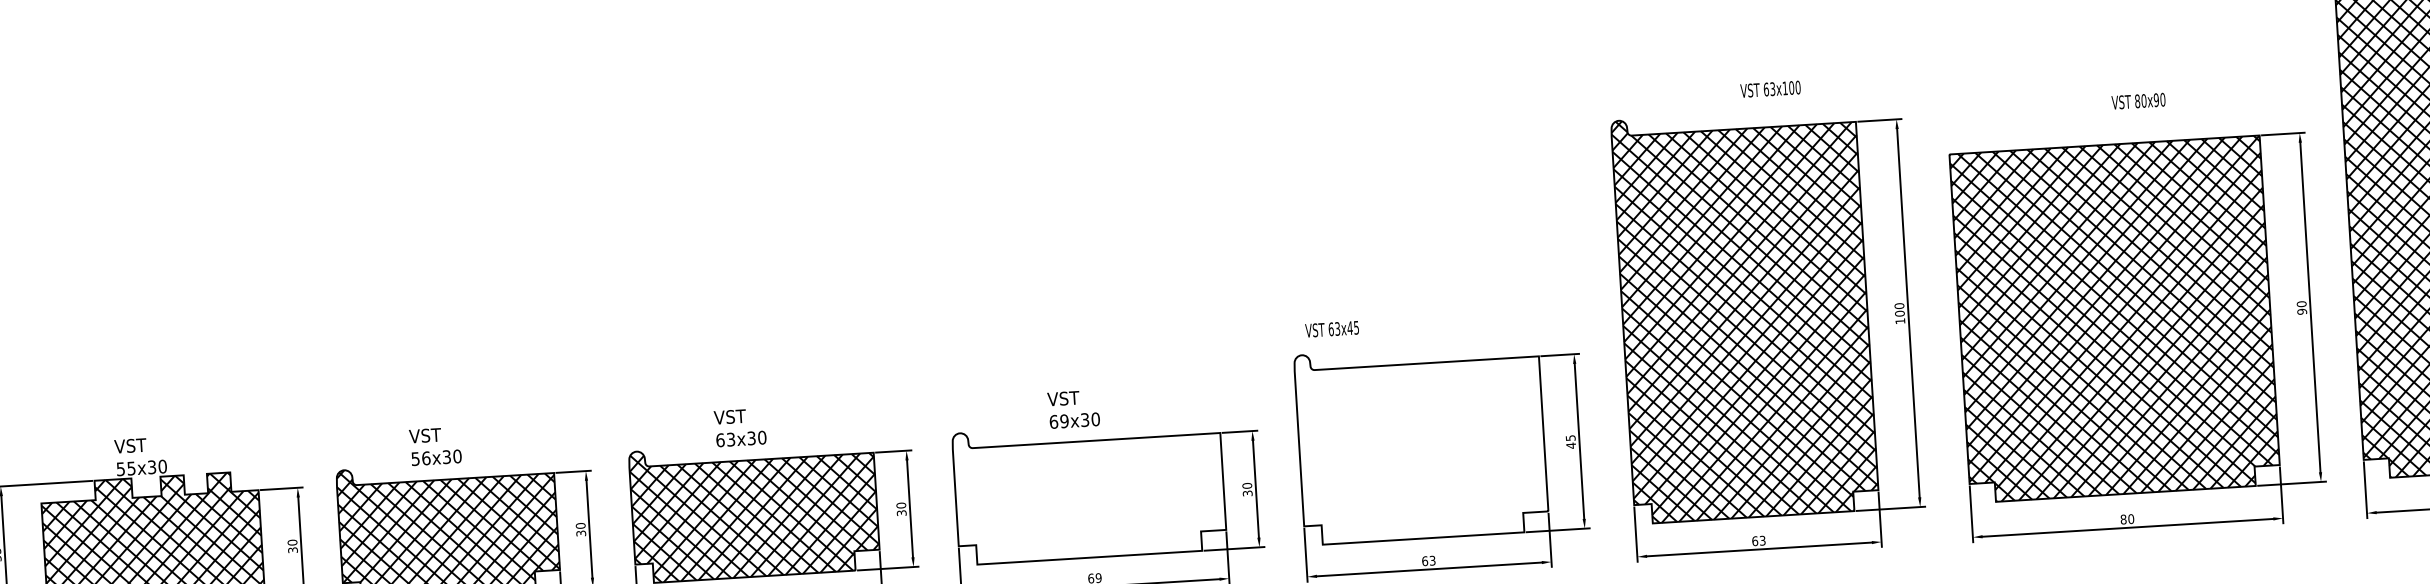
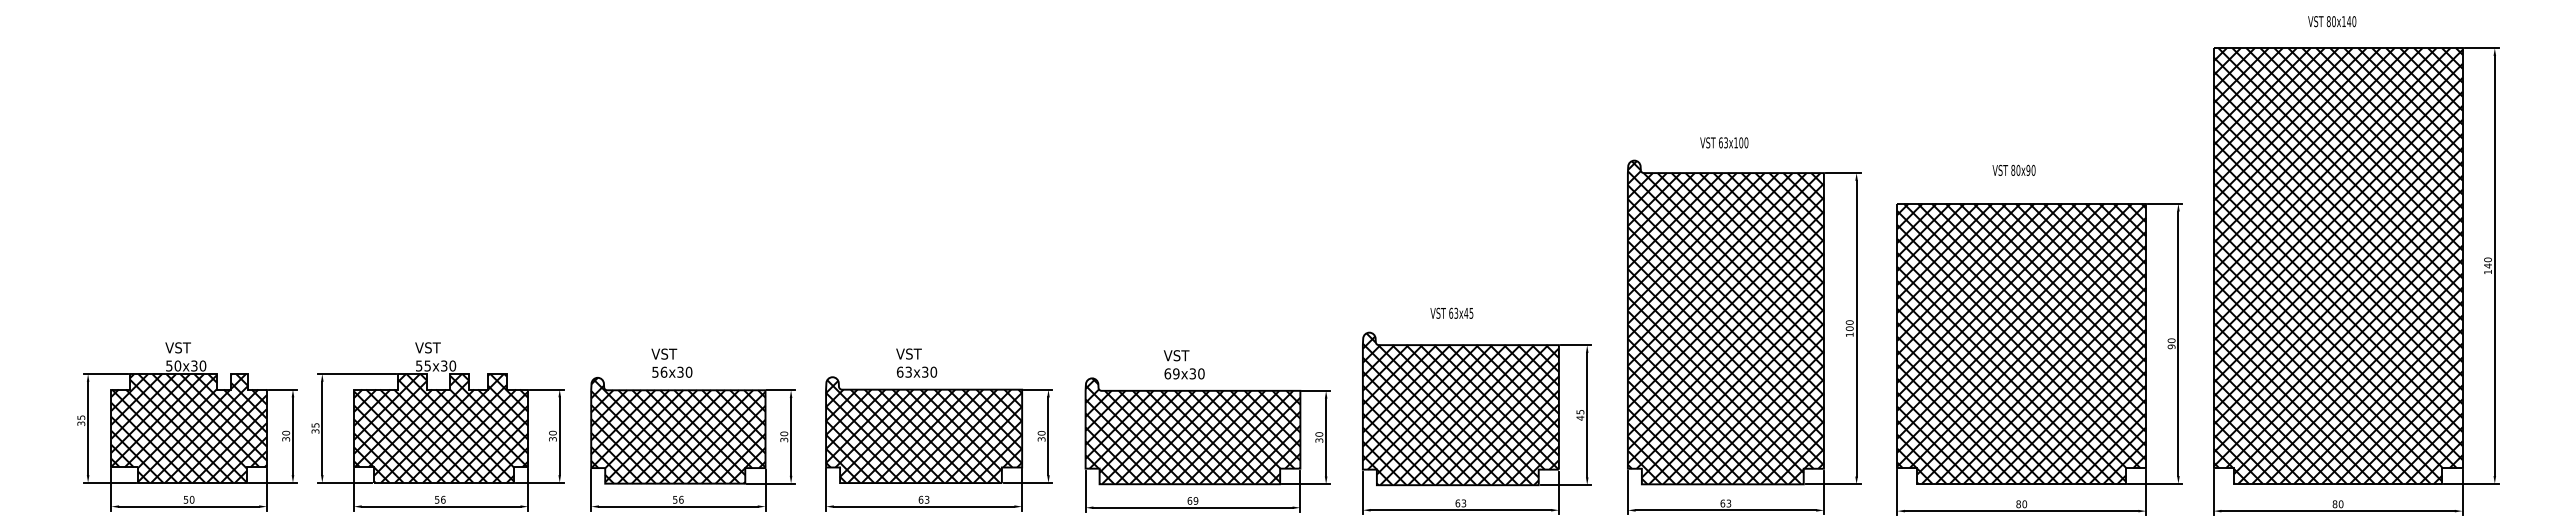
text: (1770, 88) -> (1724, 142), moved
text: (2137, 100) -> (2013, 169), moved
text: (1331, 328) -> (1451, 312), moved
hatch: (1421, 444) -> (1460, 409), added
hatch: (1089, 491) -> (1192, 431), added

